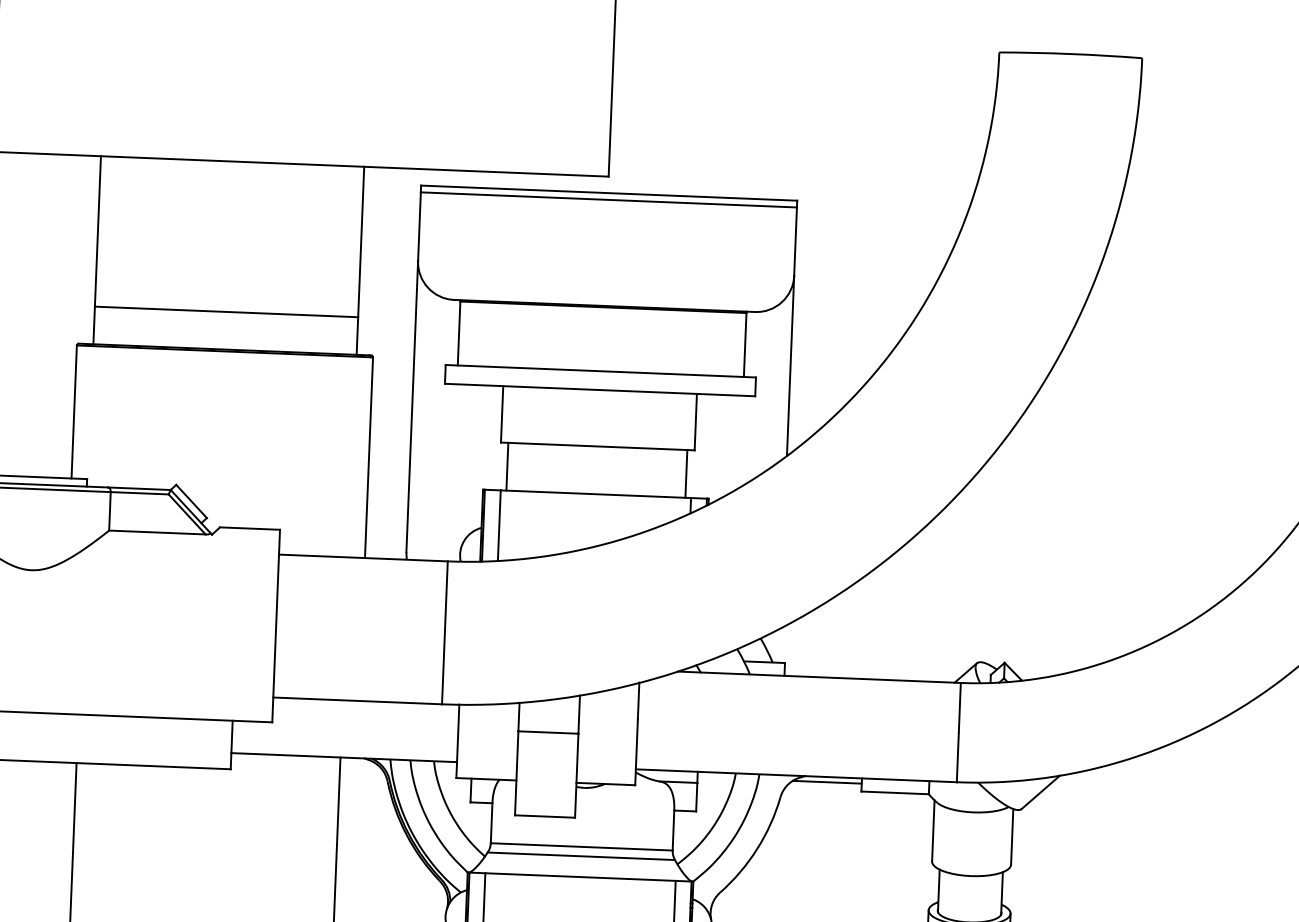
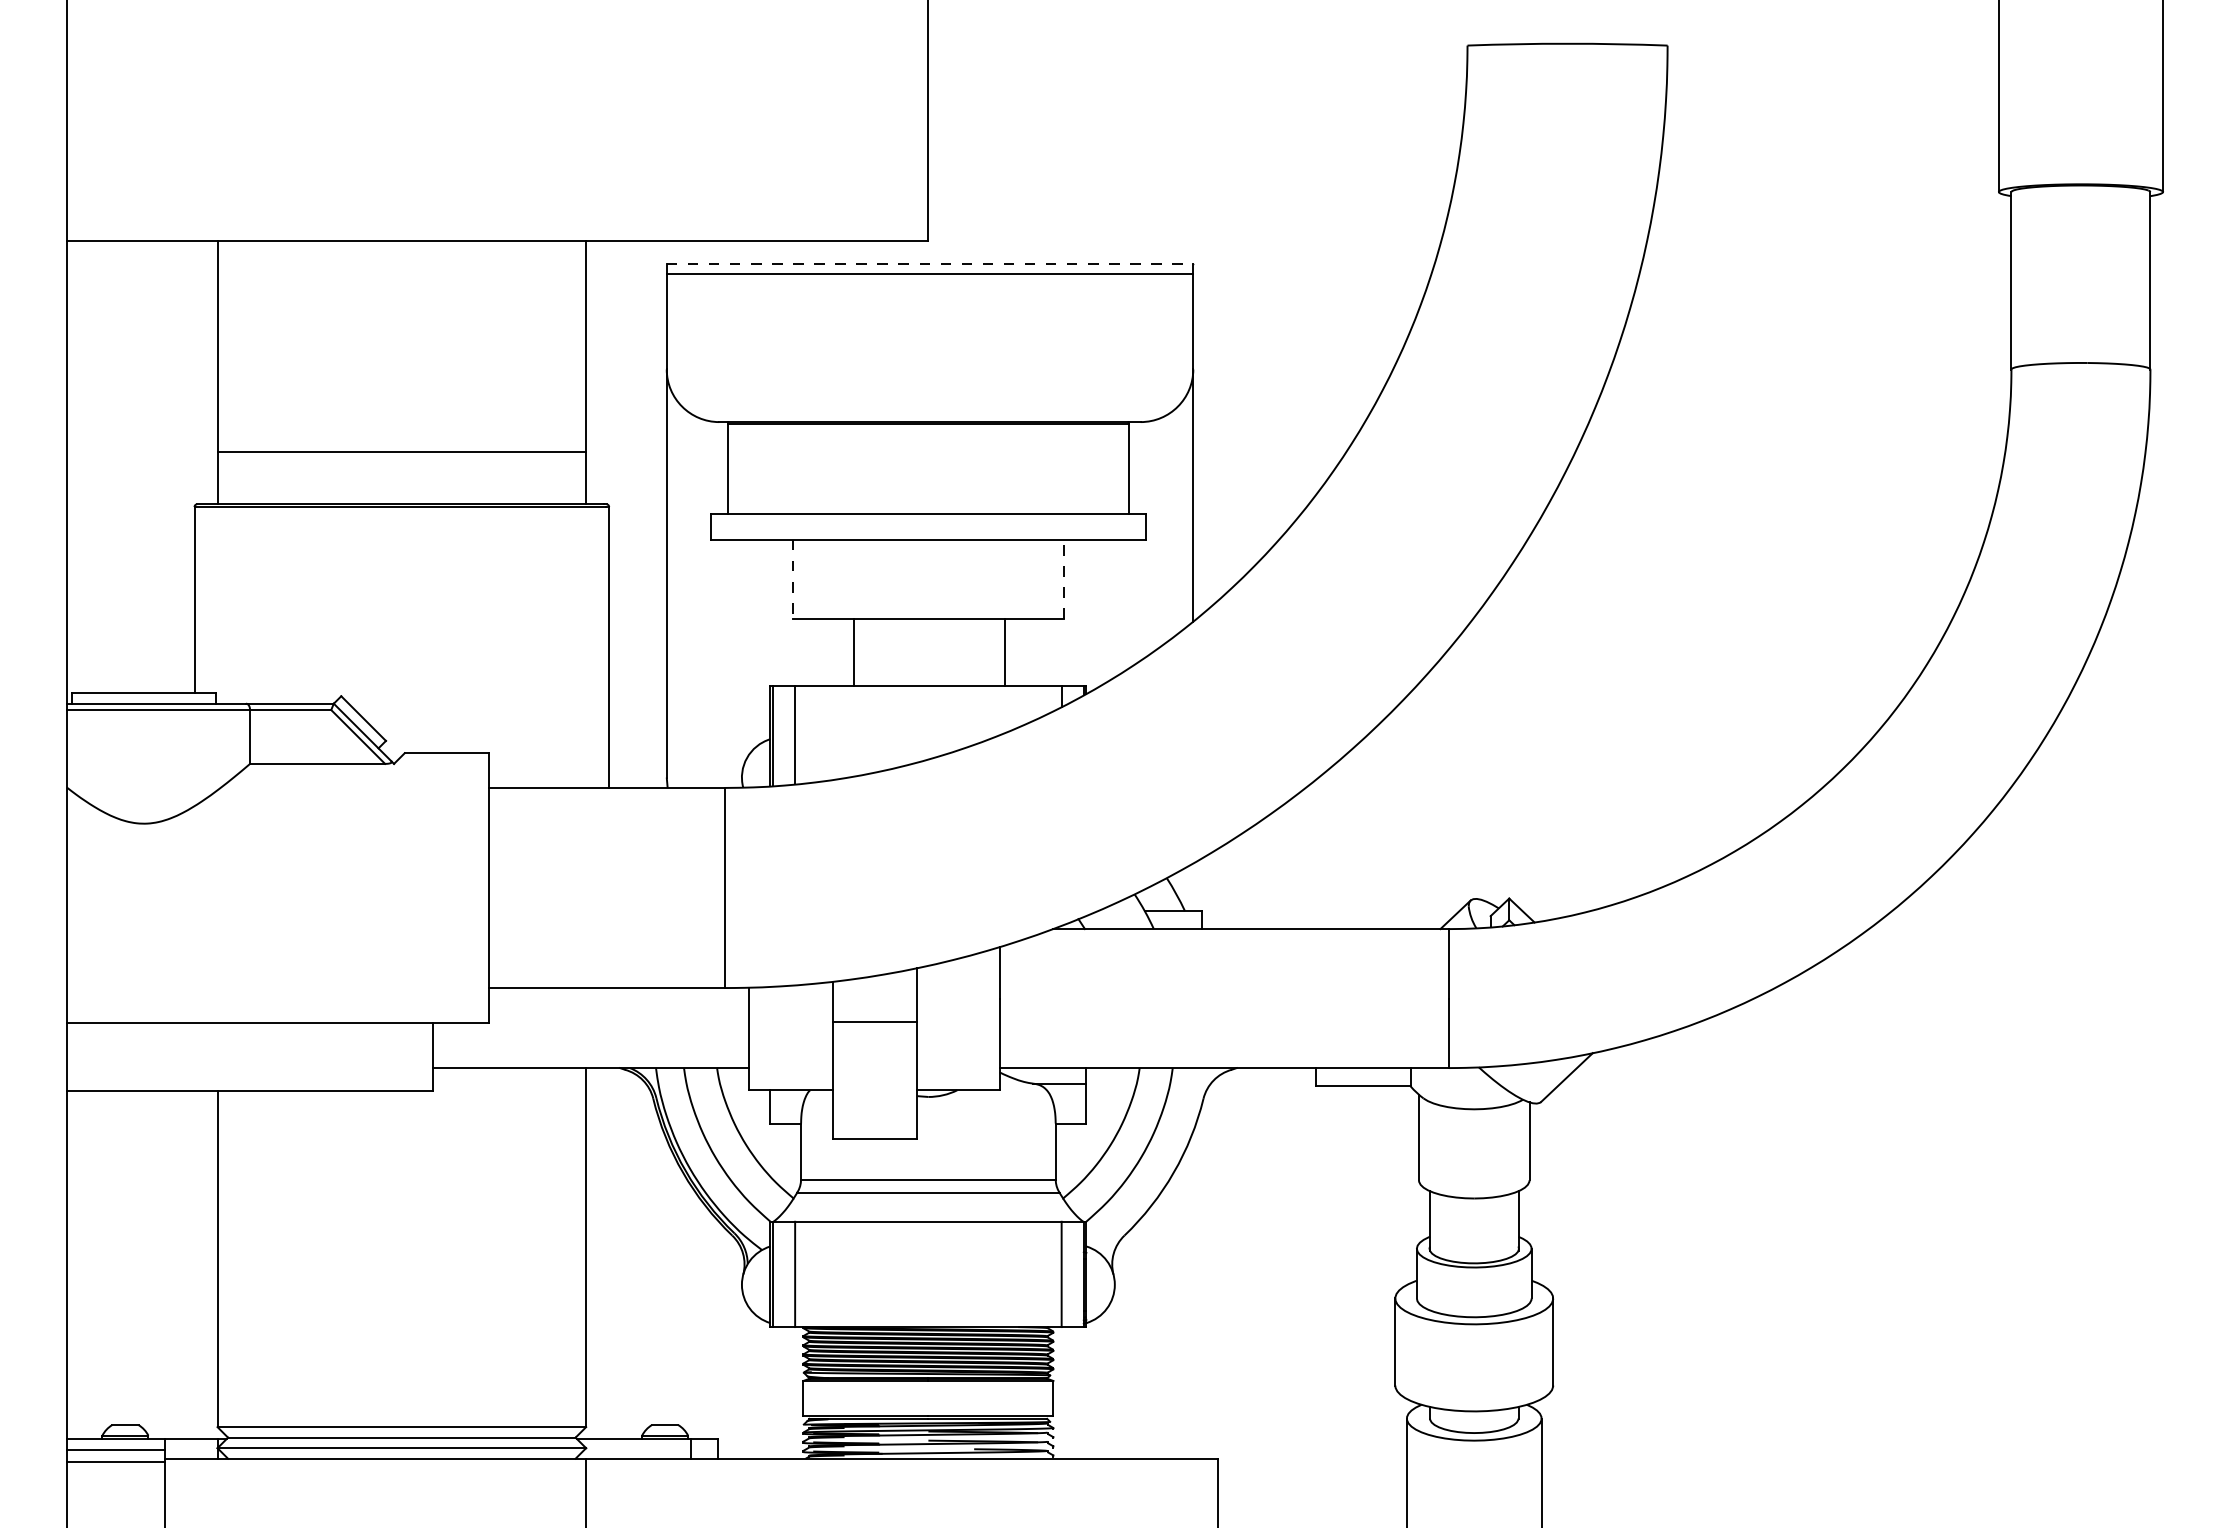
line: (609, 193) -> (930, 264), solid -> dashed
line: (501, 414) -> (792, 579), solid -> dashed
line: (695, 421) -> (1063, 578), solid -> dashed
line: (507, 466) -> (854, 651), moved
line: (686, 473) -> (1004, 651), moved
line: (826, 782) -> (1267, 1075), removed

